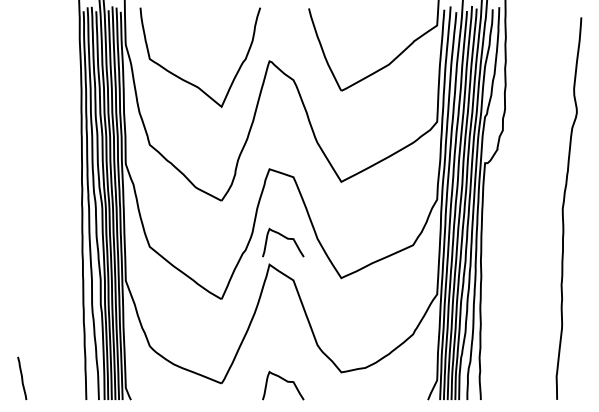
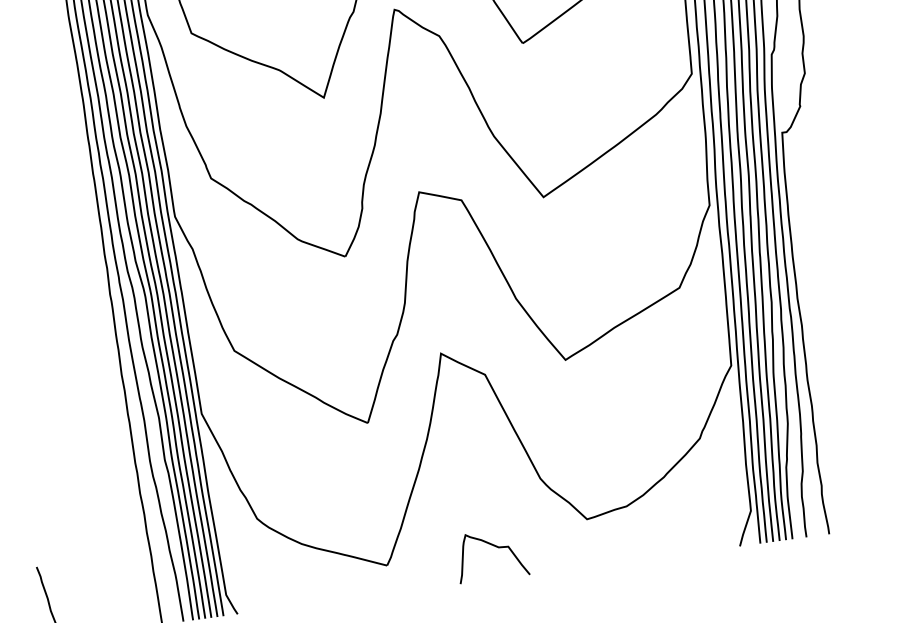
curve: (285, 238) -> (461, 305), removed

